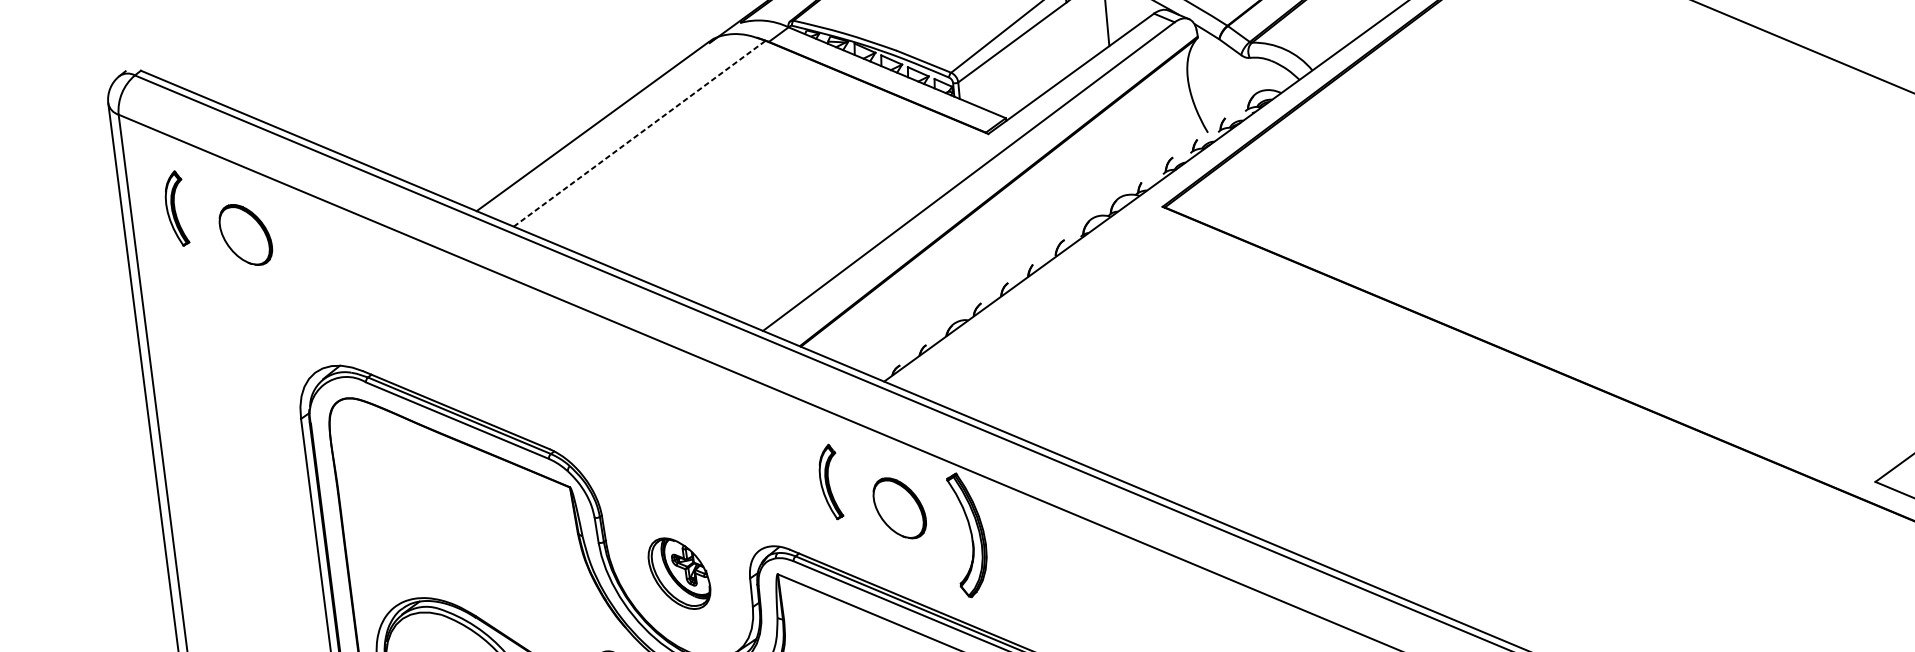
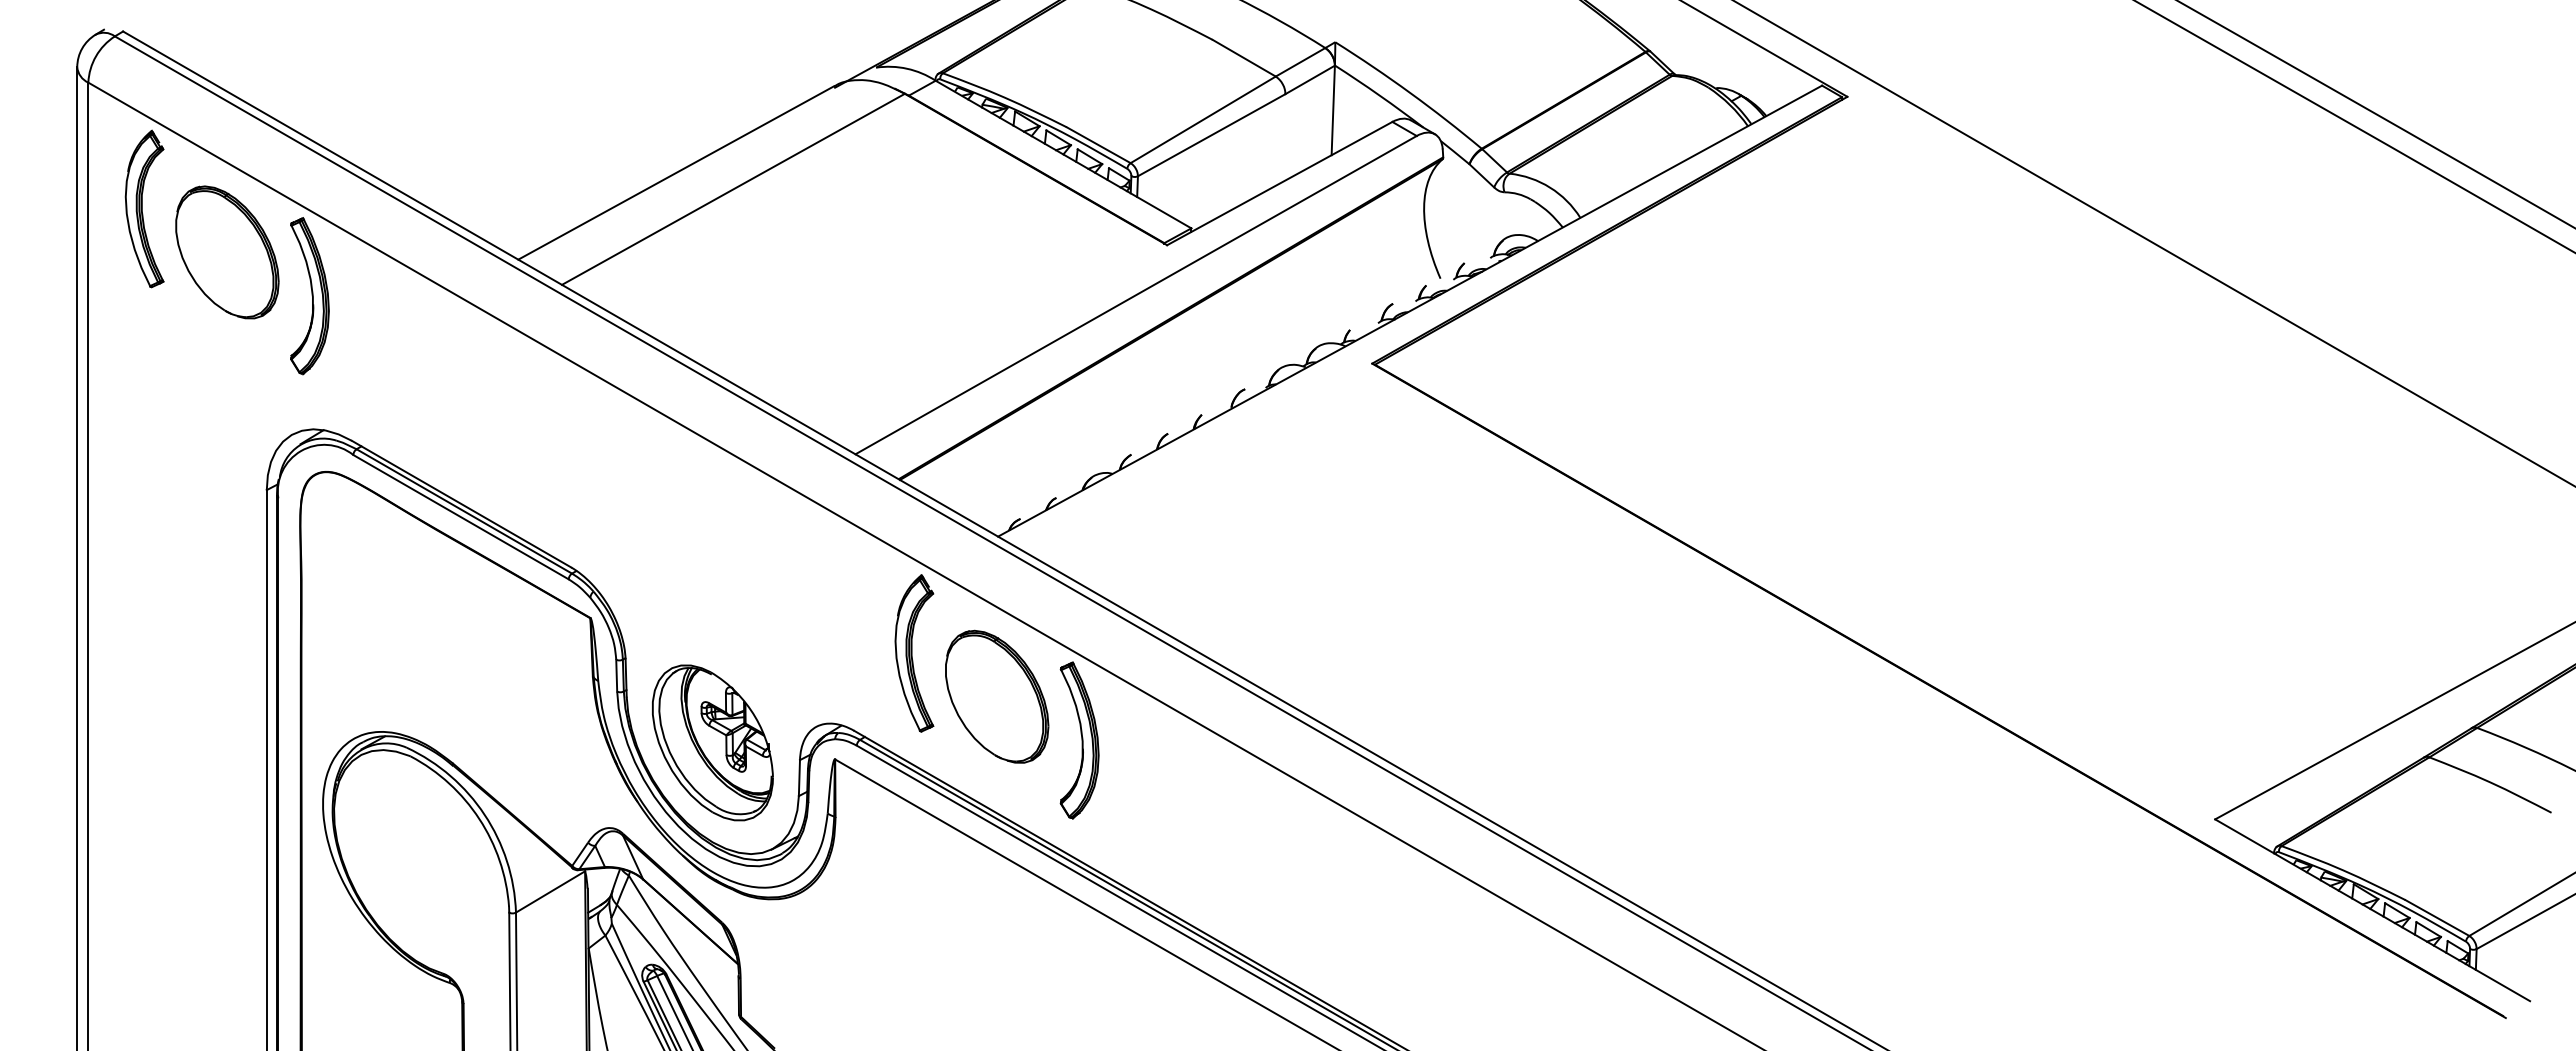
line: (639, 133) -> (733, 189), dashed -> solid
part: (175, 208) -> (144, 208), size x1.67
part: (245, 234) -> (227, 252), size x1.67
part: (315, 261) -> (309, 296), added
part: (829, 482) -> (914, 653), size x1.67
part: (899, 508) -> (997, 696), size x1.67
part: (679, 573) -> (712, 742), size x1.67

